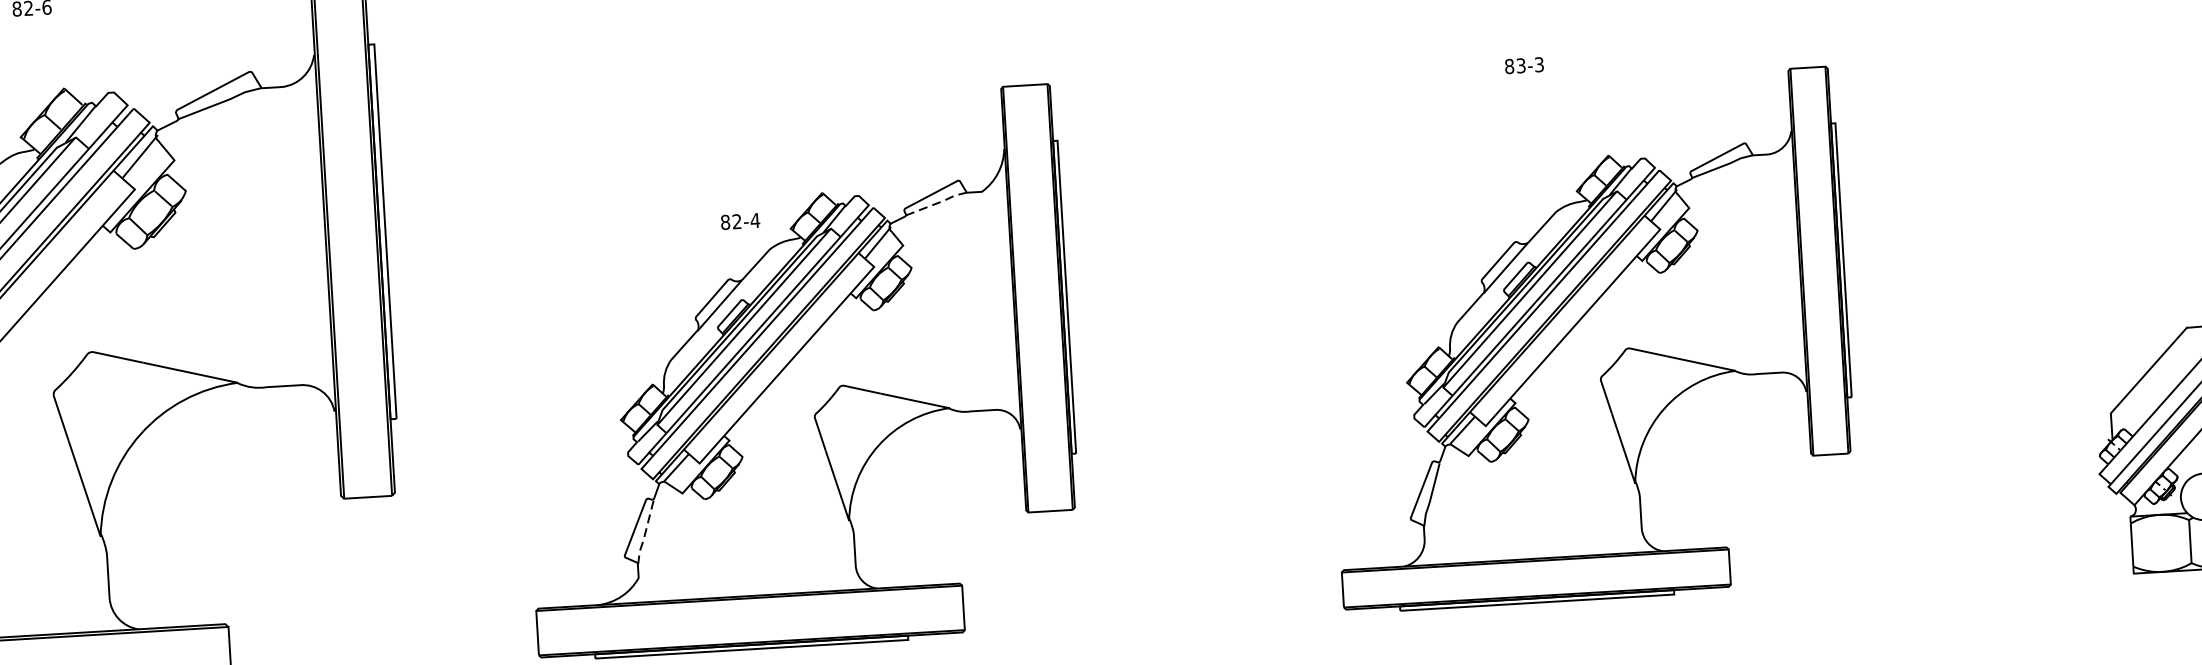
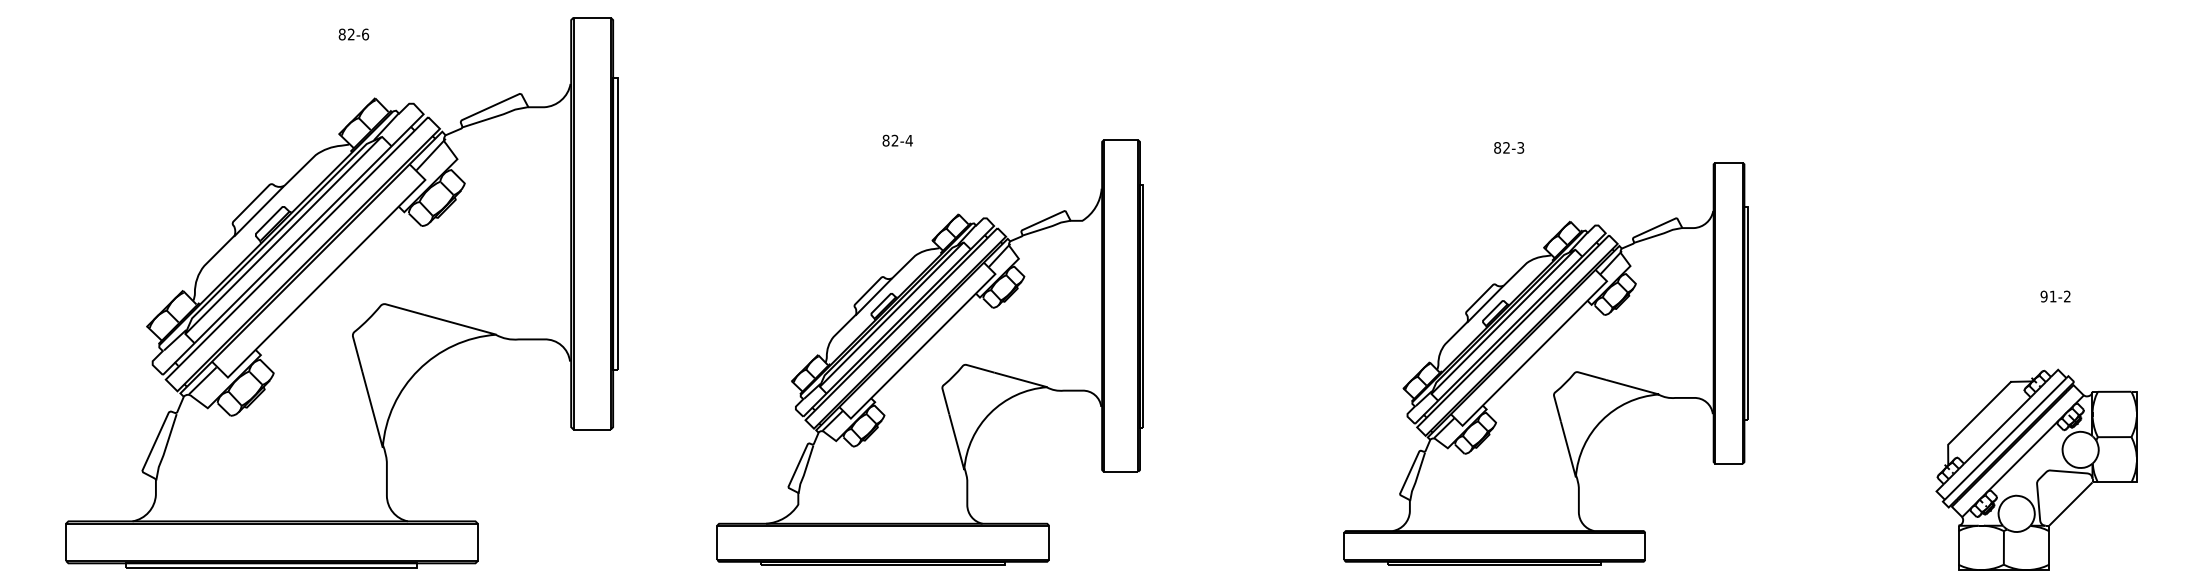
text: (1520, 65) -> (1506, 147), 83-3 -> 82-3
line: (937, 203) -> (1047, 227), dashed -> solid
text: (740, 221) -> (897, 140), moved
line: (645, 533) -> (805, 470), dashed -> solid

